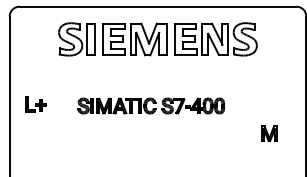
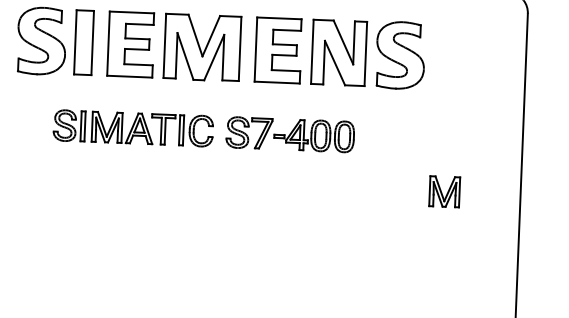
part: (151, 105) -> (204, 130), moved
part: (269, 133) -> (444, 191), moved

